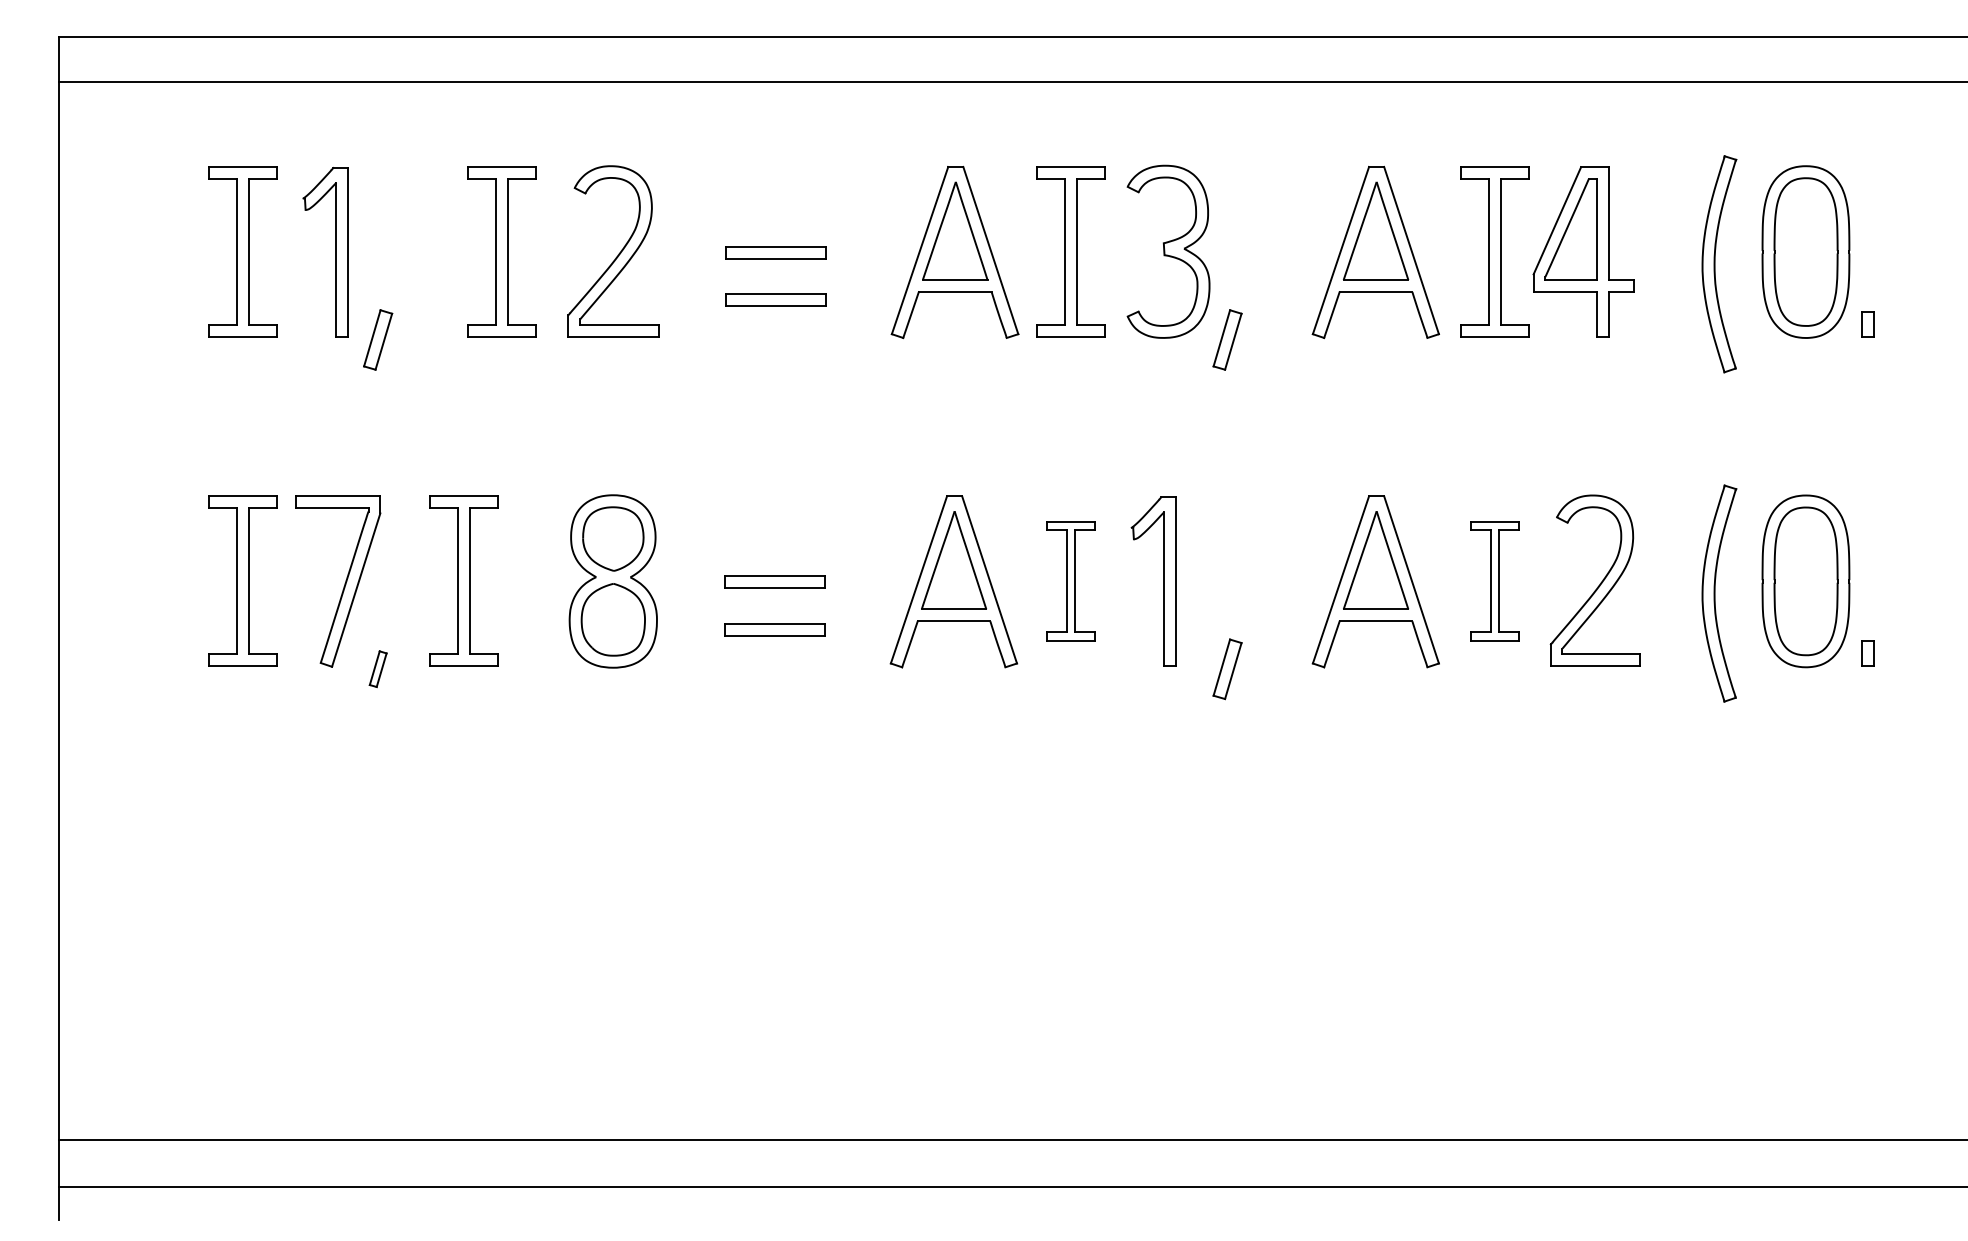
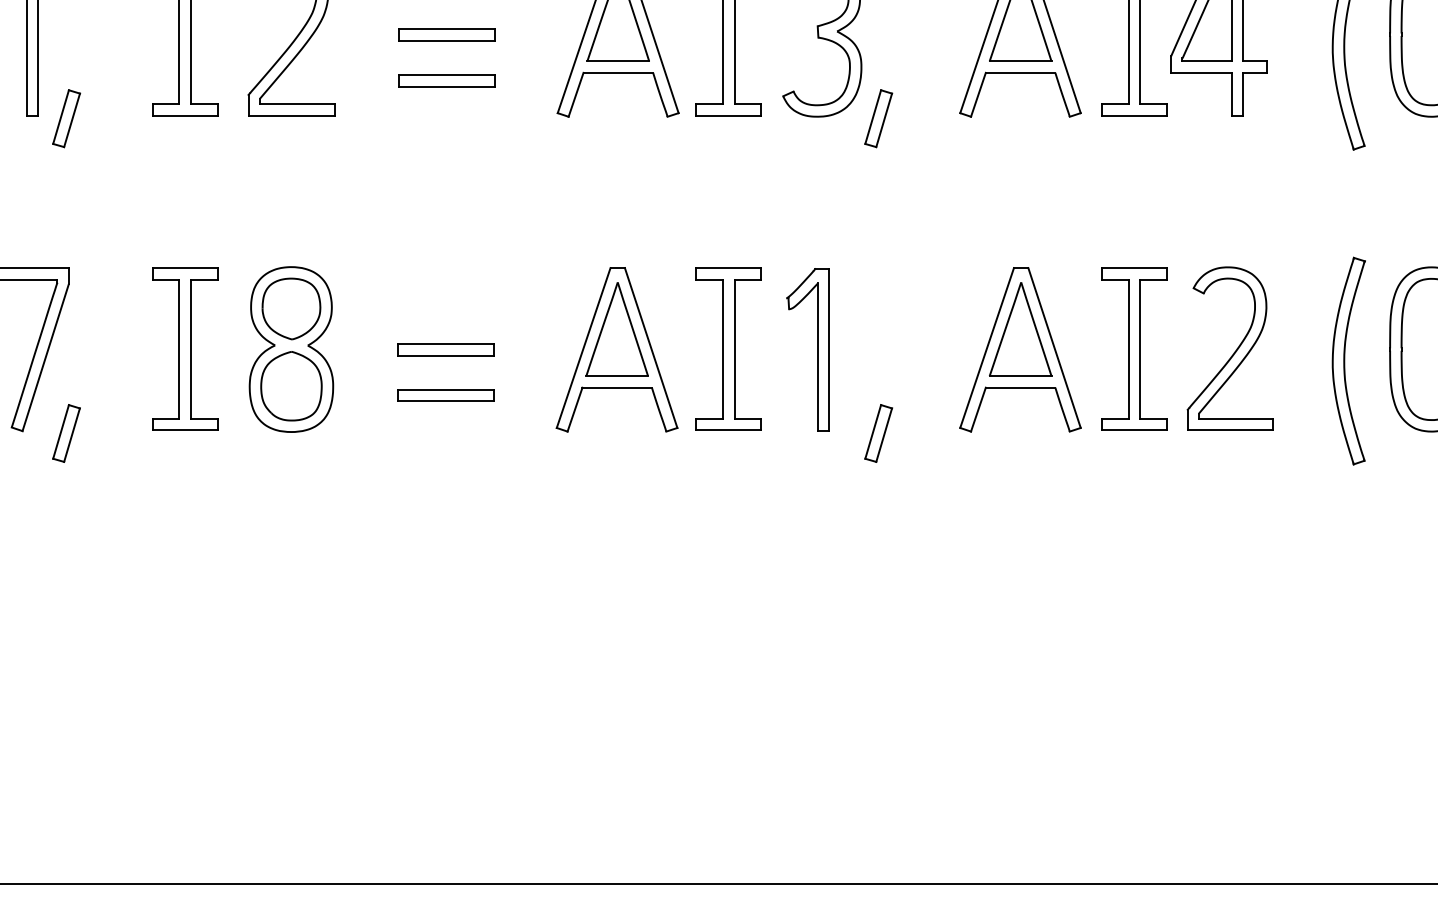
part: (463, 580) -> (184, 348), moved
part: (1070, 580) -> (728, 348), size x1.43
part: (1494, 580) -> (1133, 348), size x1.43
part: (378, 668) -> (66, 432), size x1.67

